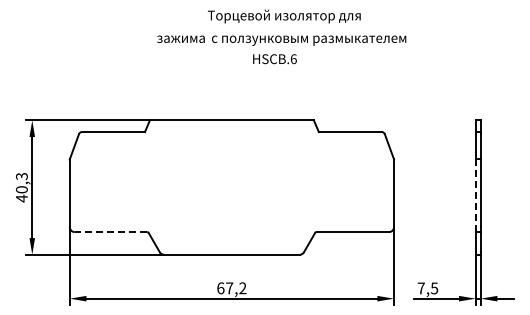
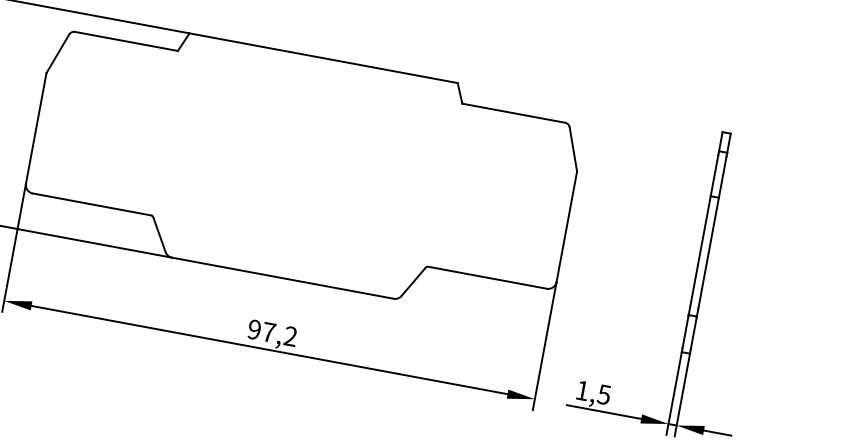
line: (475, 193) -> (700, 251), dashed -> solid
line: (110, 232) -> (90, 204), dashed -> solid
text: (220, 288) -> (253, 329), 67,2 -> 97,2
text: (420, 288) -> (581, 390), 7,5 -> 1,5

